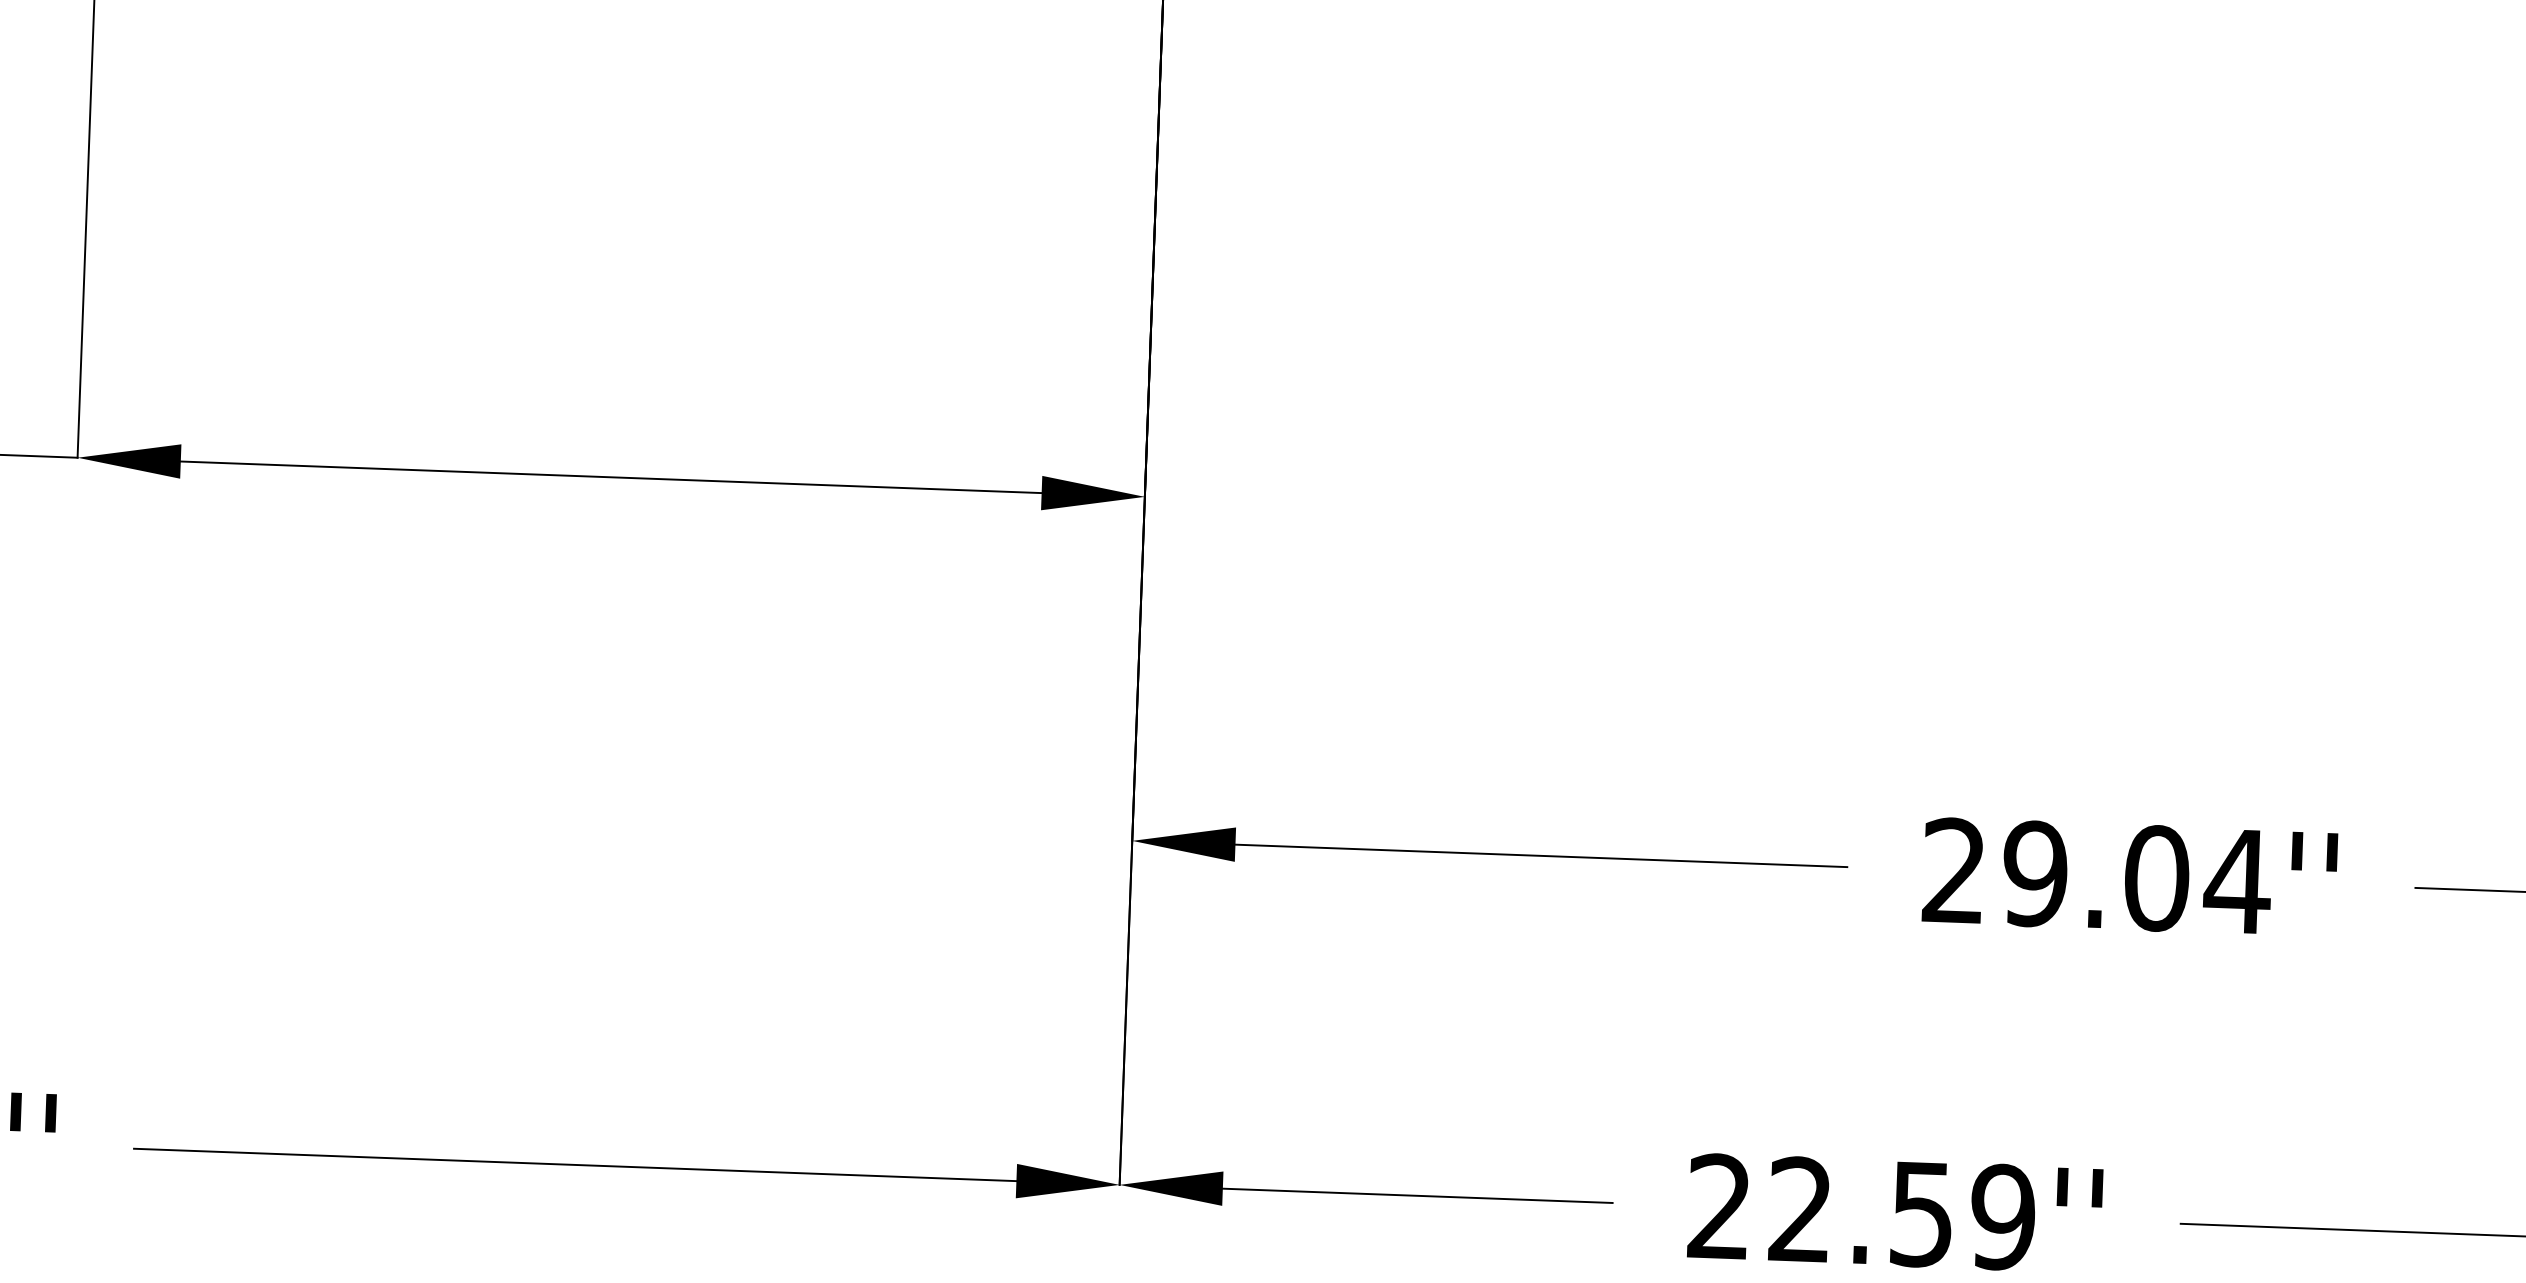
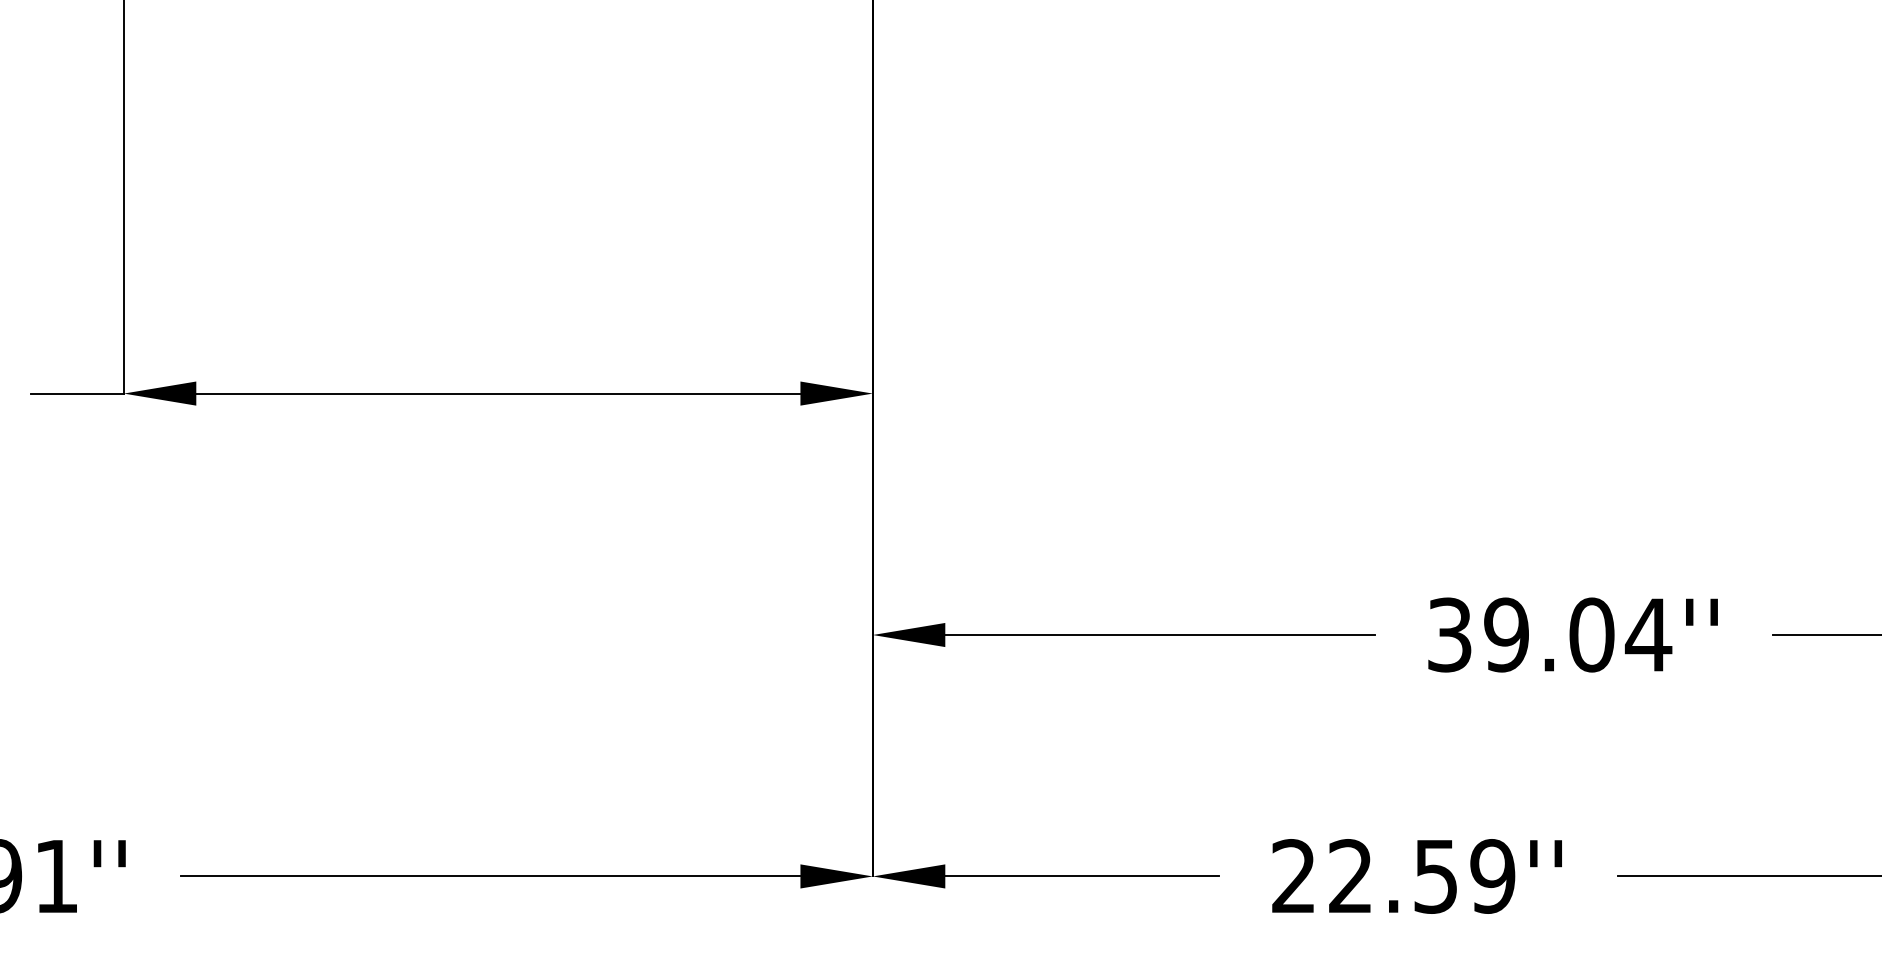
text: (1953, 870) -> (1449, 634), 29.04'' -> 39.04''

